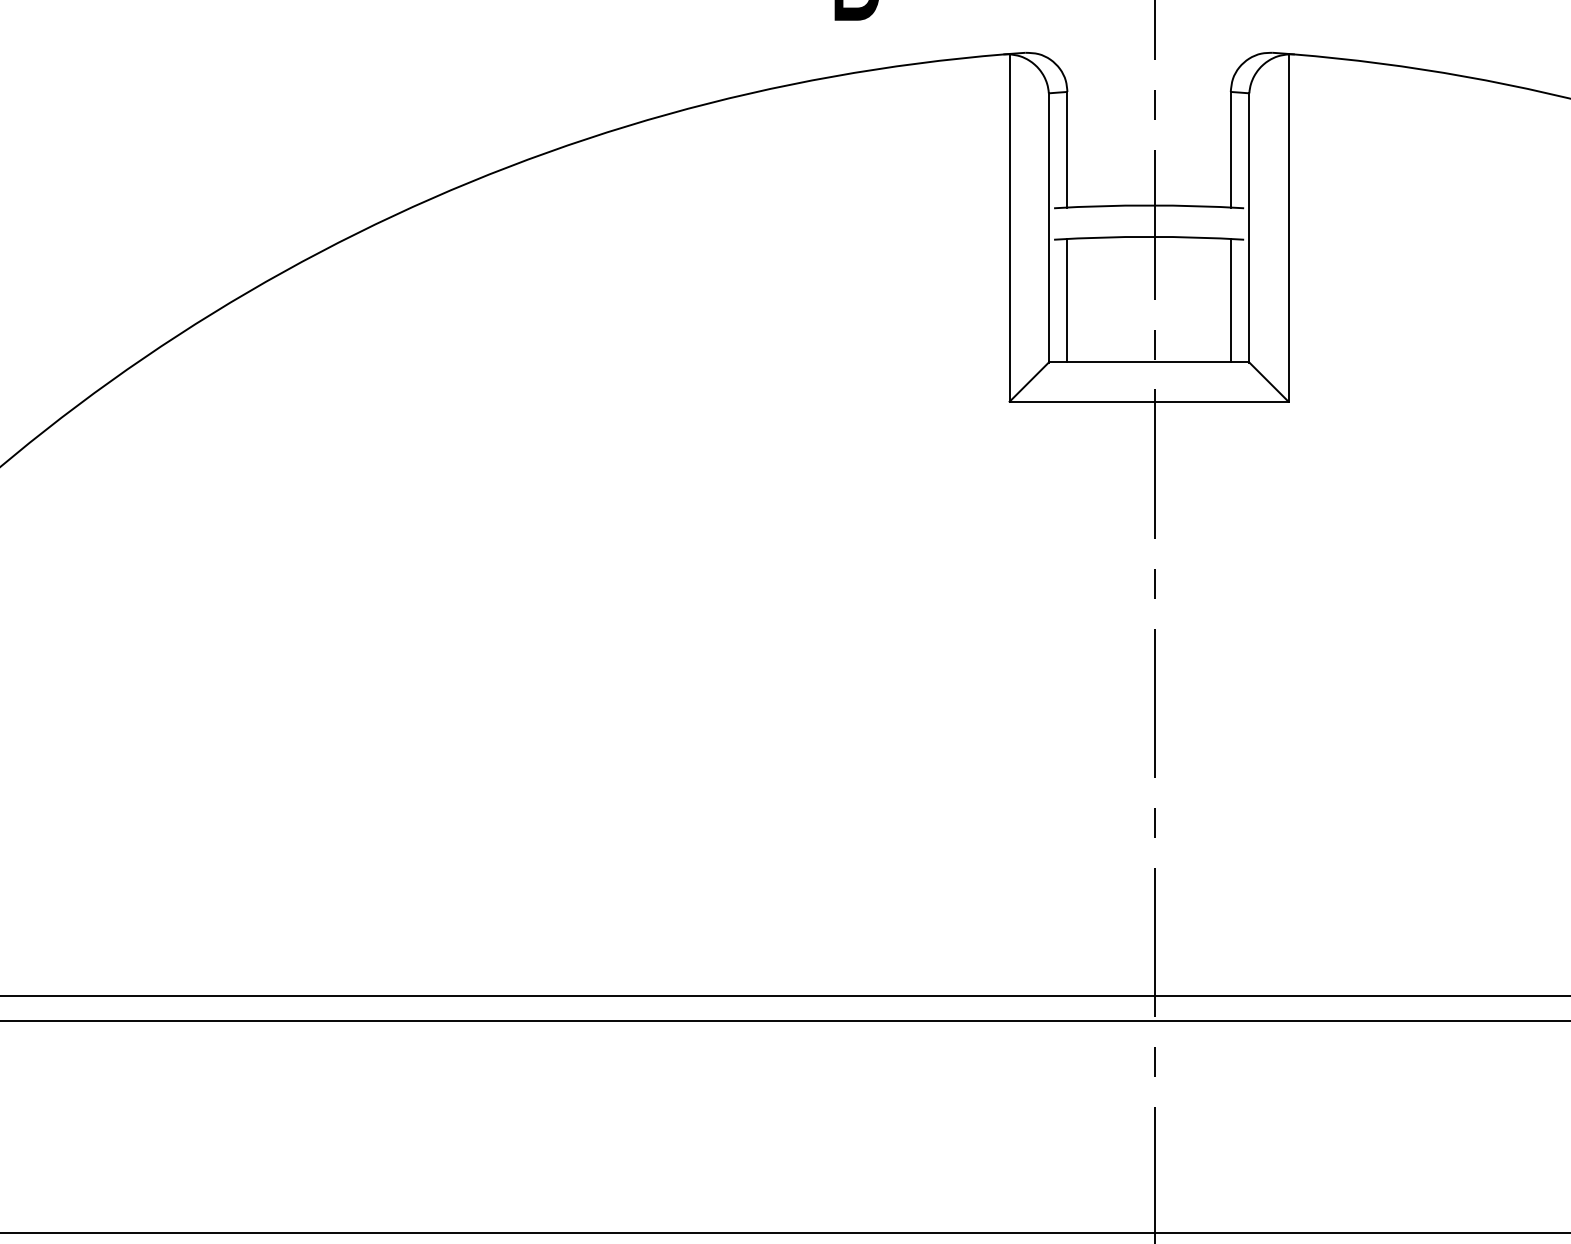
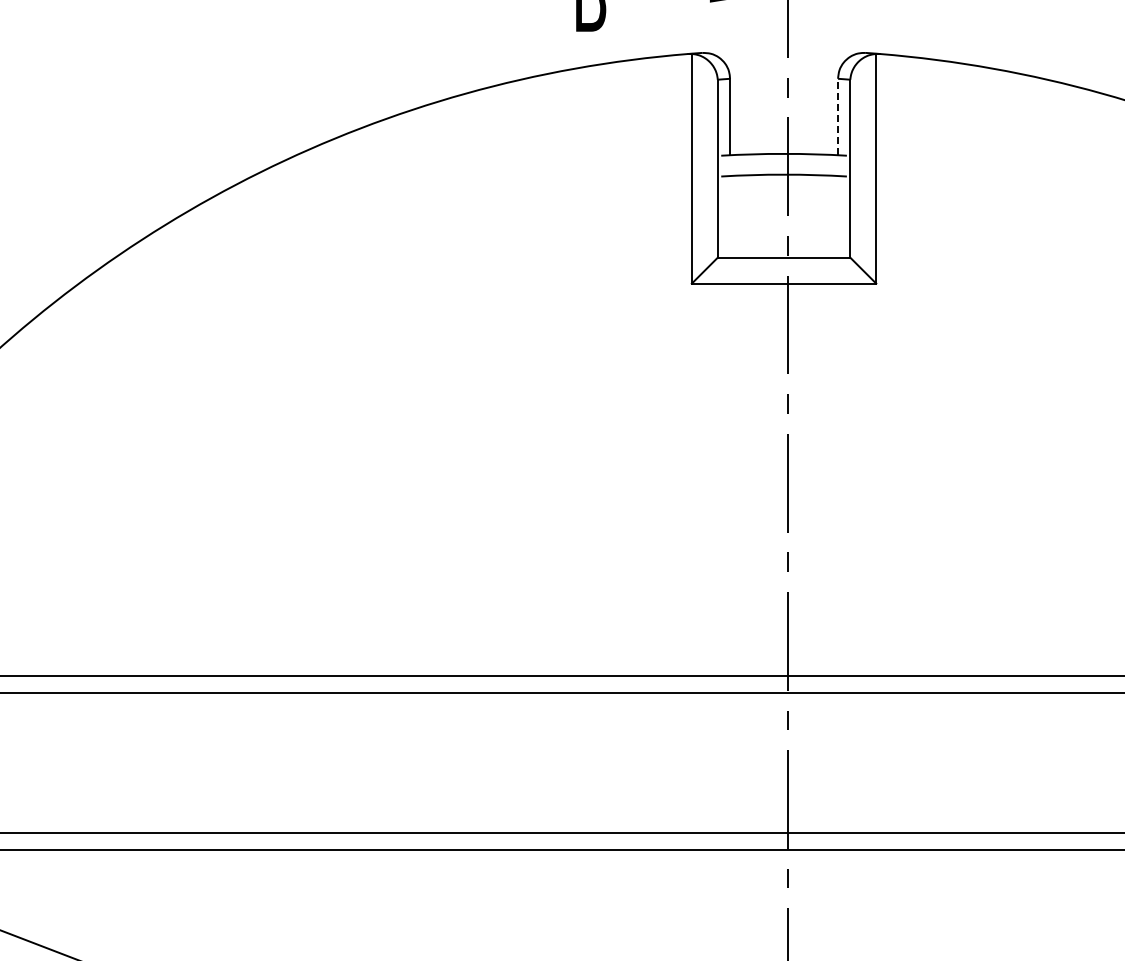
line: (1231, 148) -> (838, 116), solid -> dashed
line: (1068, 300) -> (730, 216), removed
line: (1231, 300) -> (838, 216), removed

